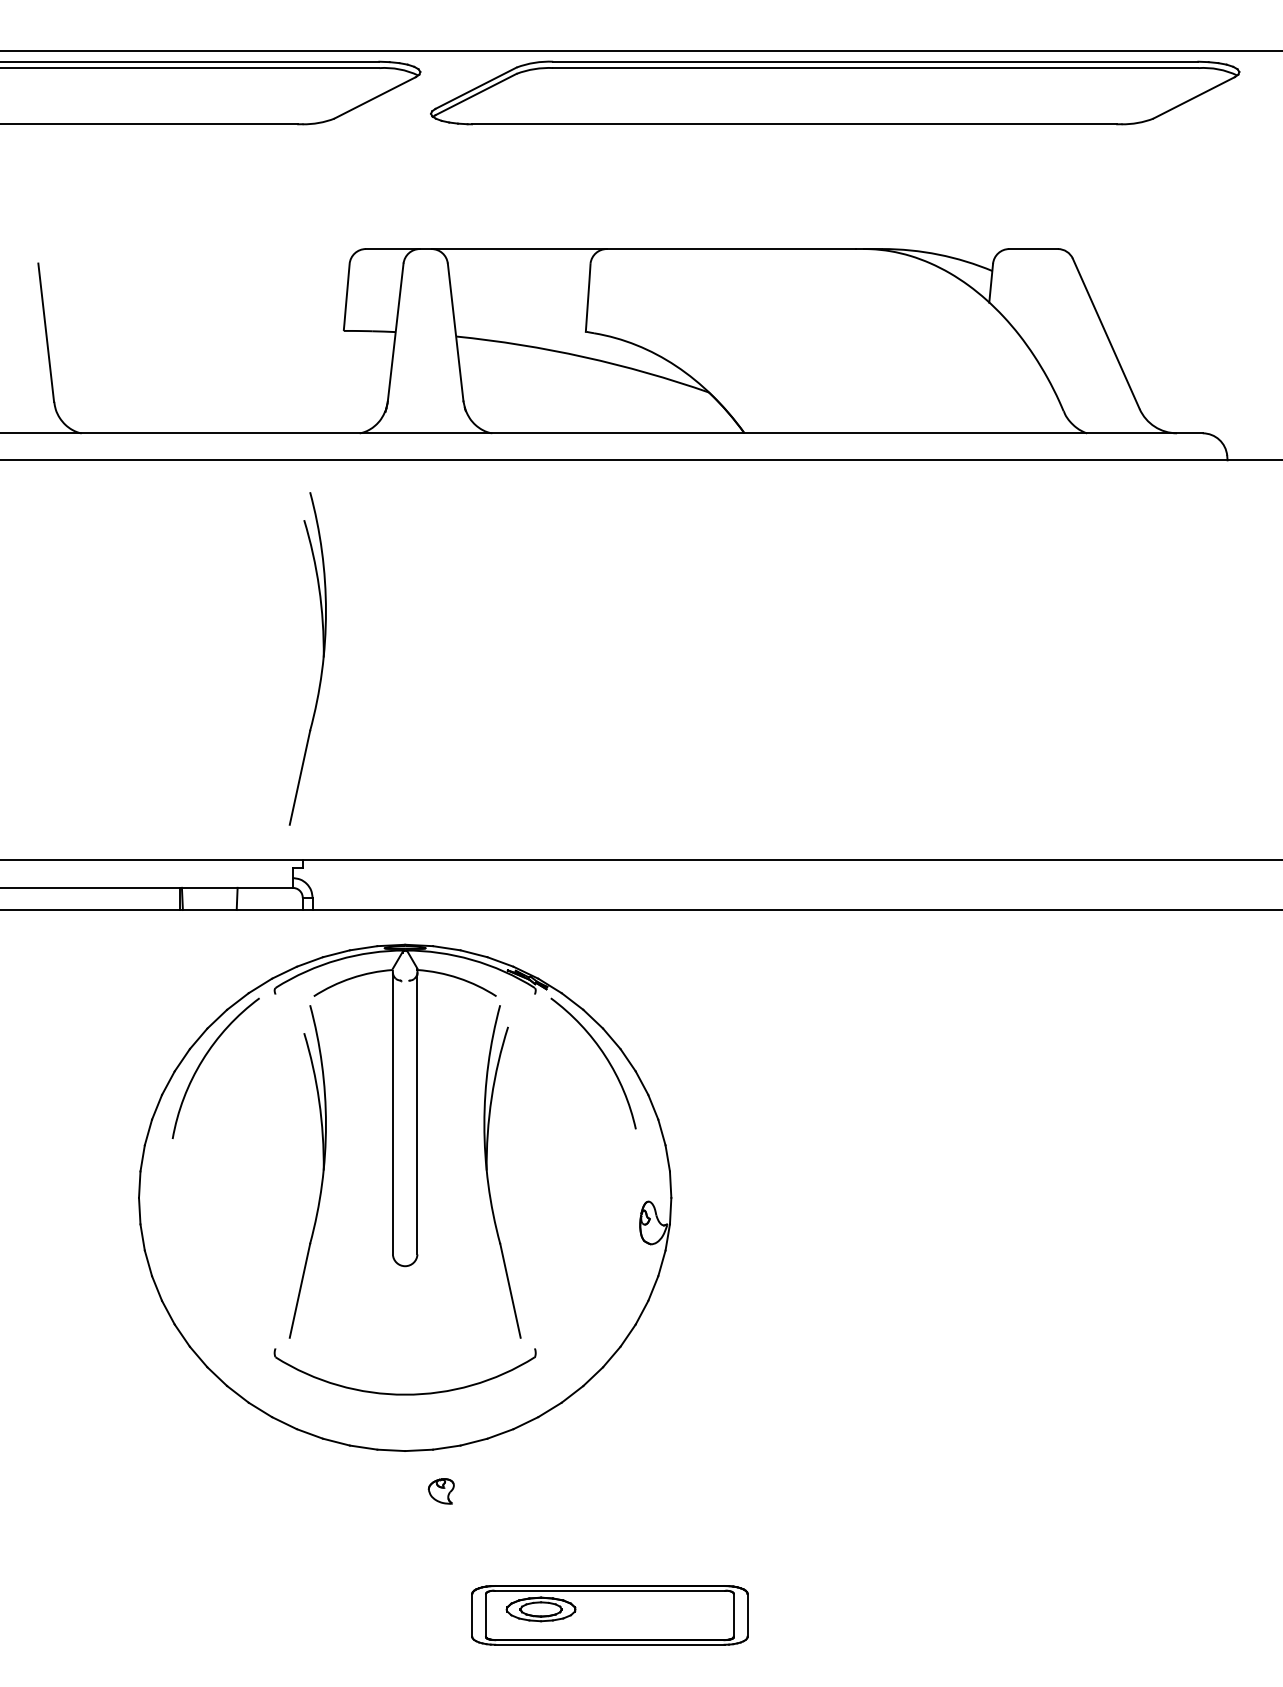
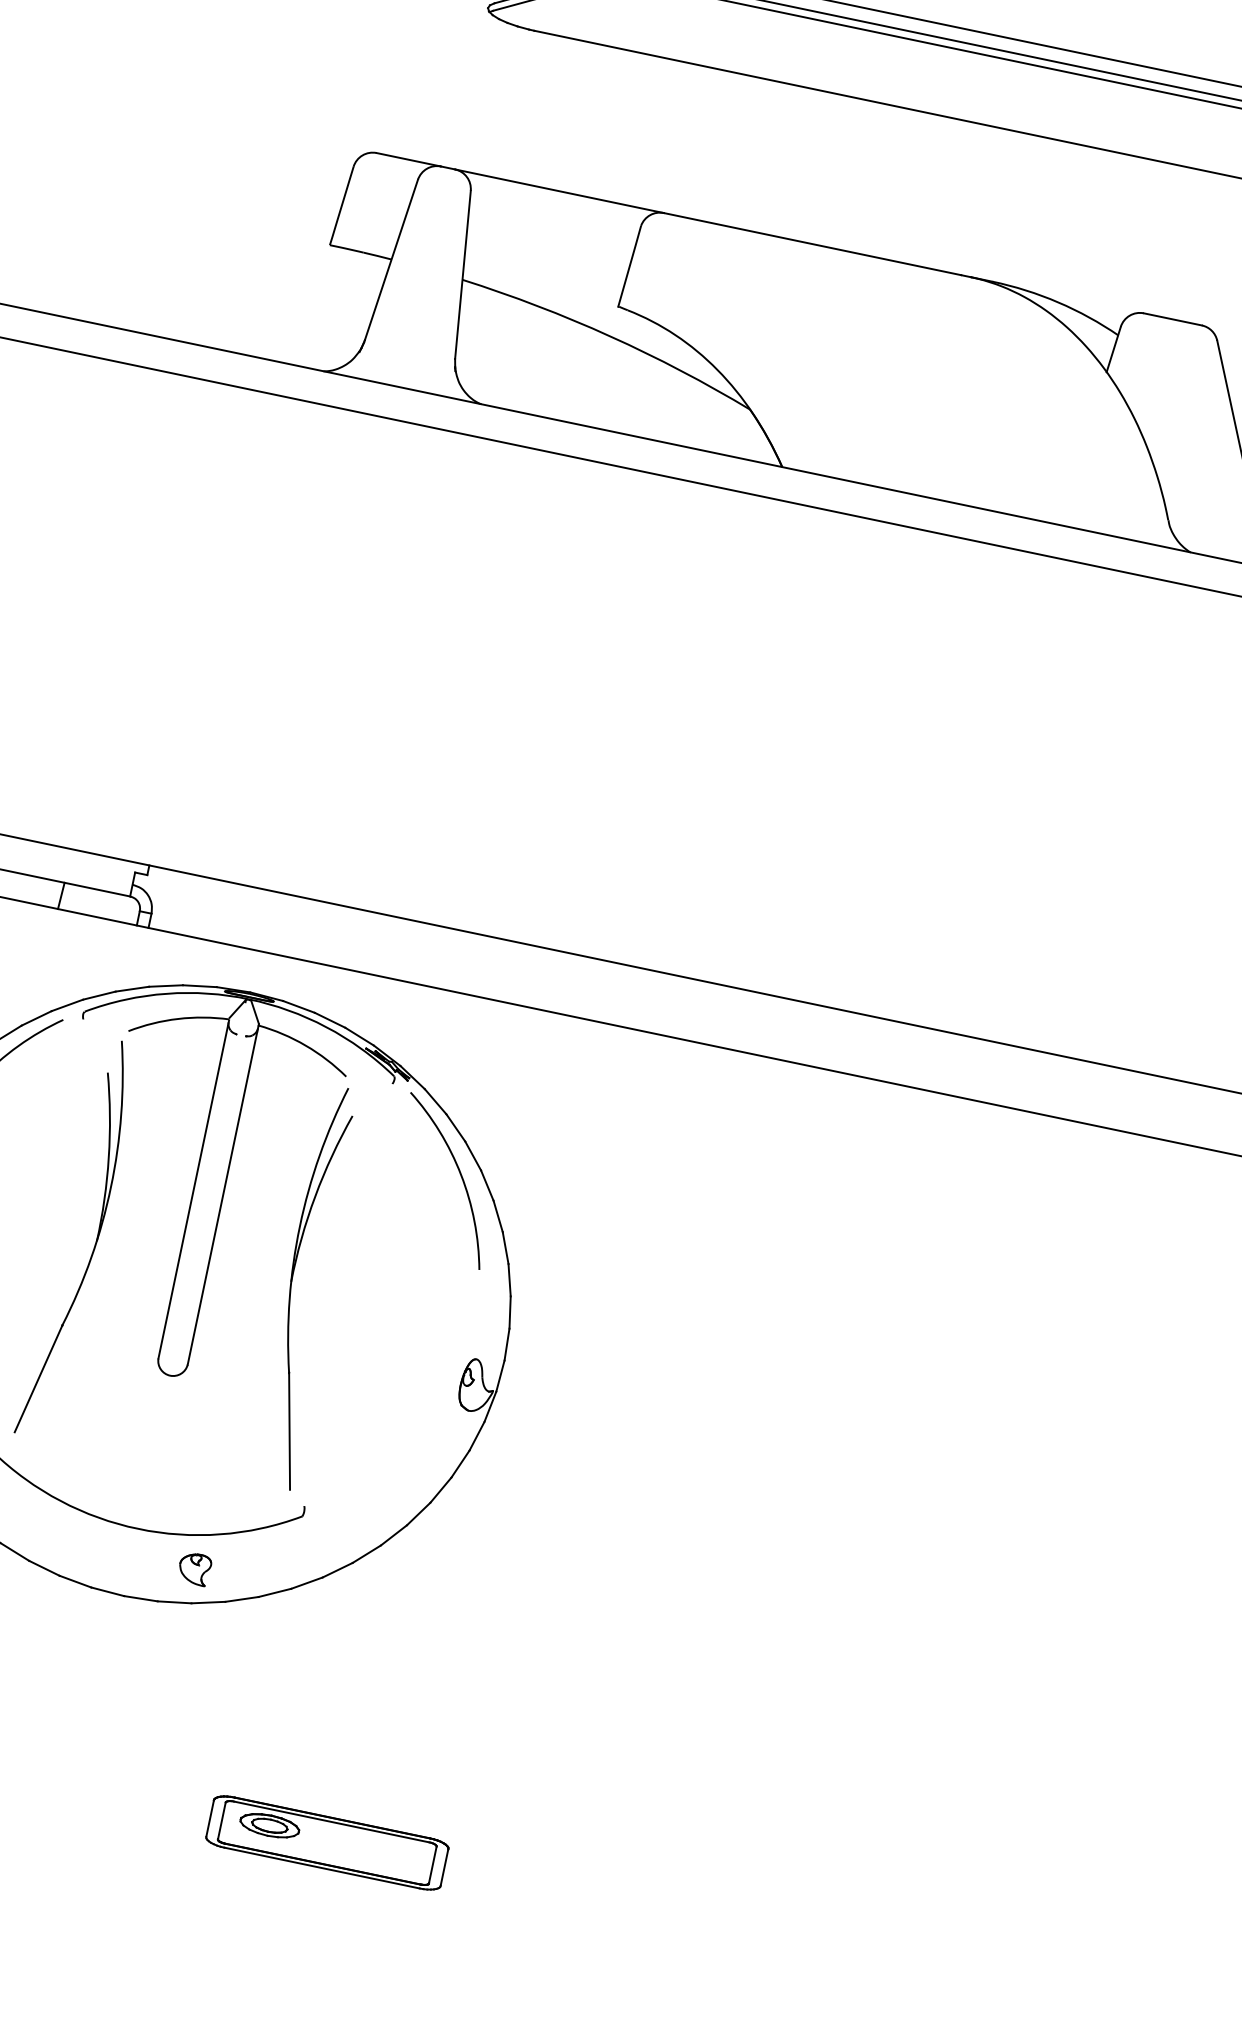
part: (322, 658) -> (222, 630), removed
part: (440, 1491) -> (193, 1568), moved
part: (609, 1615) -> (326, 1843), size x0.71

